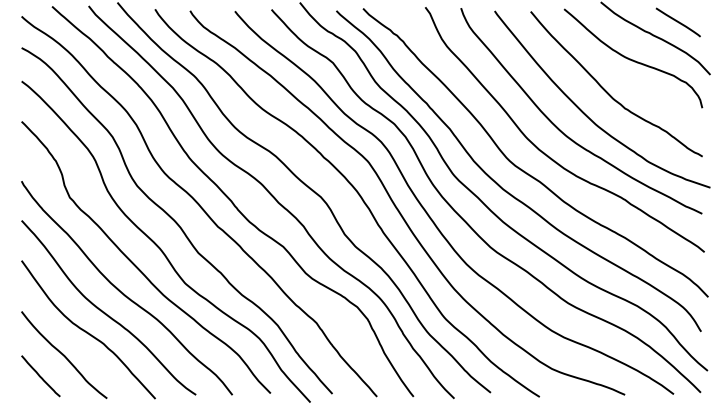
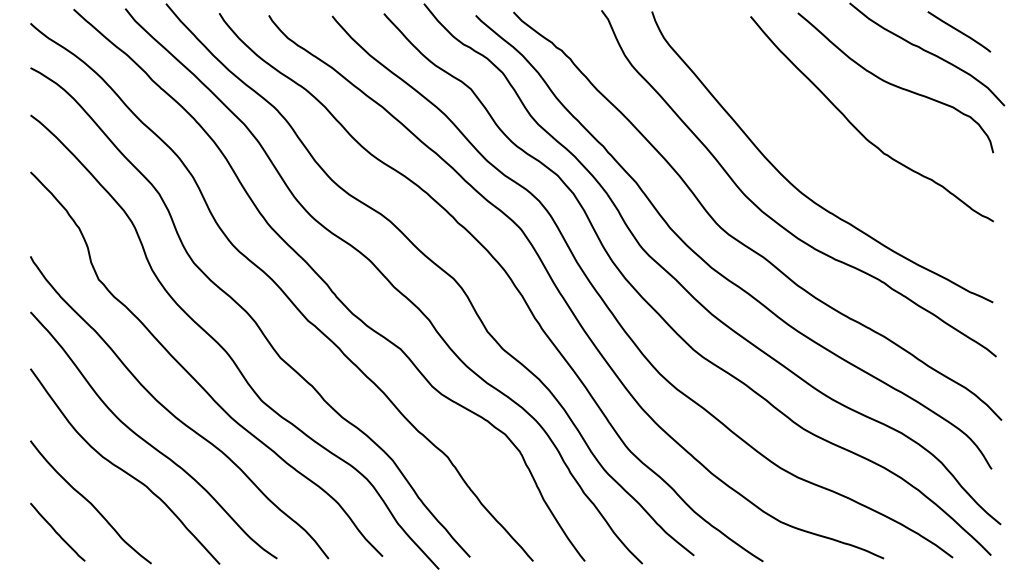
curve: (586, 114) -> (829, 162), removed

